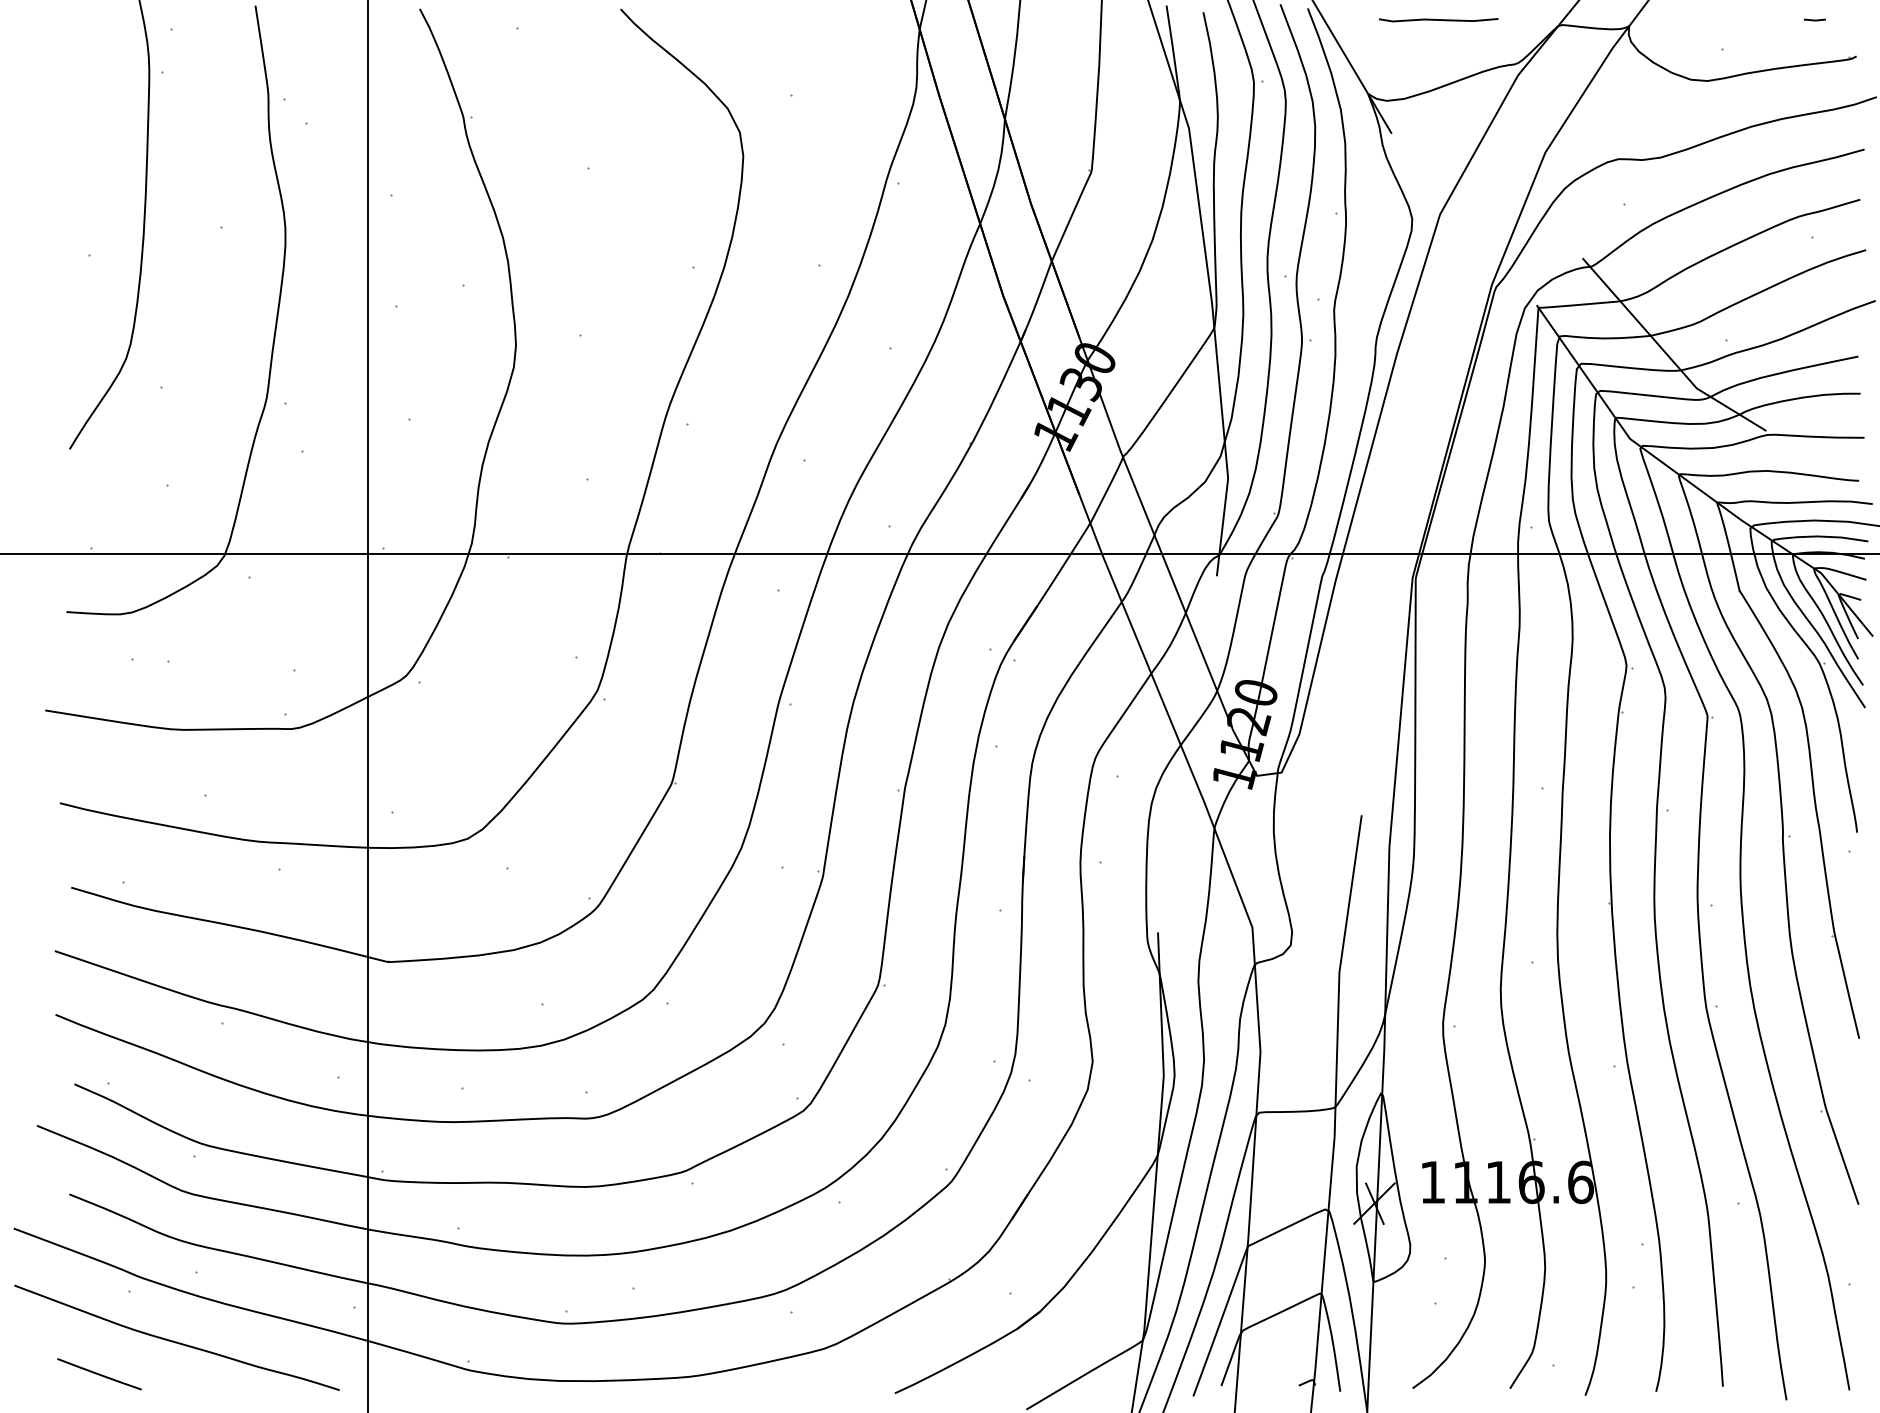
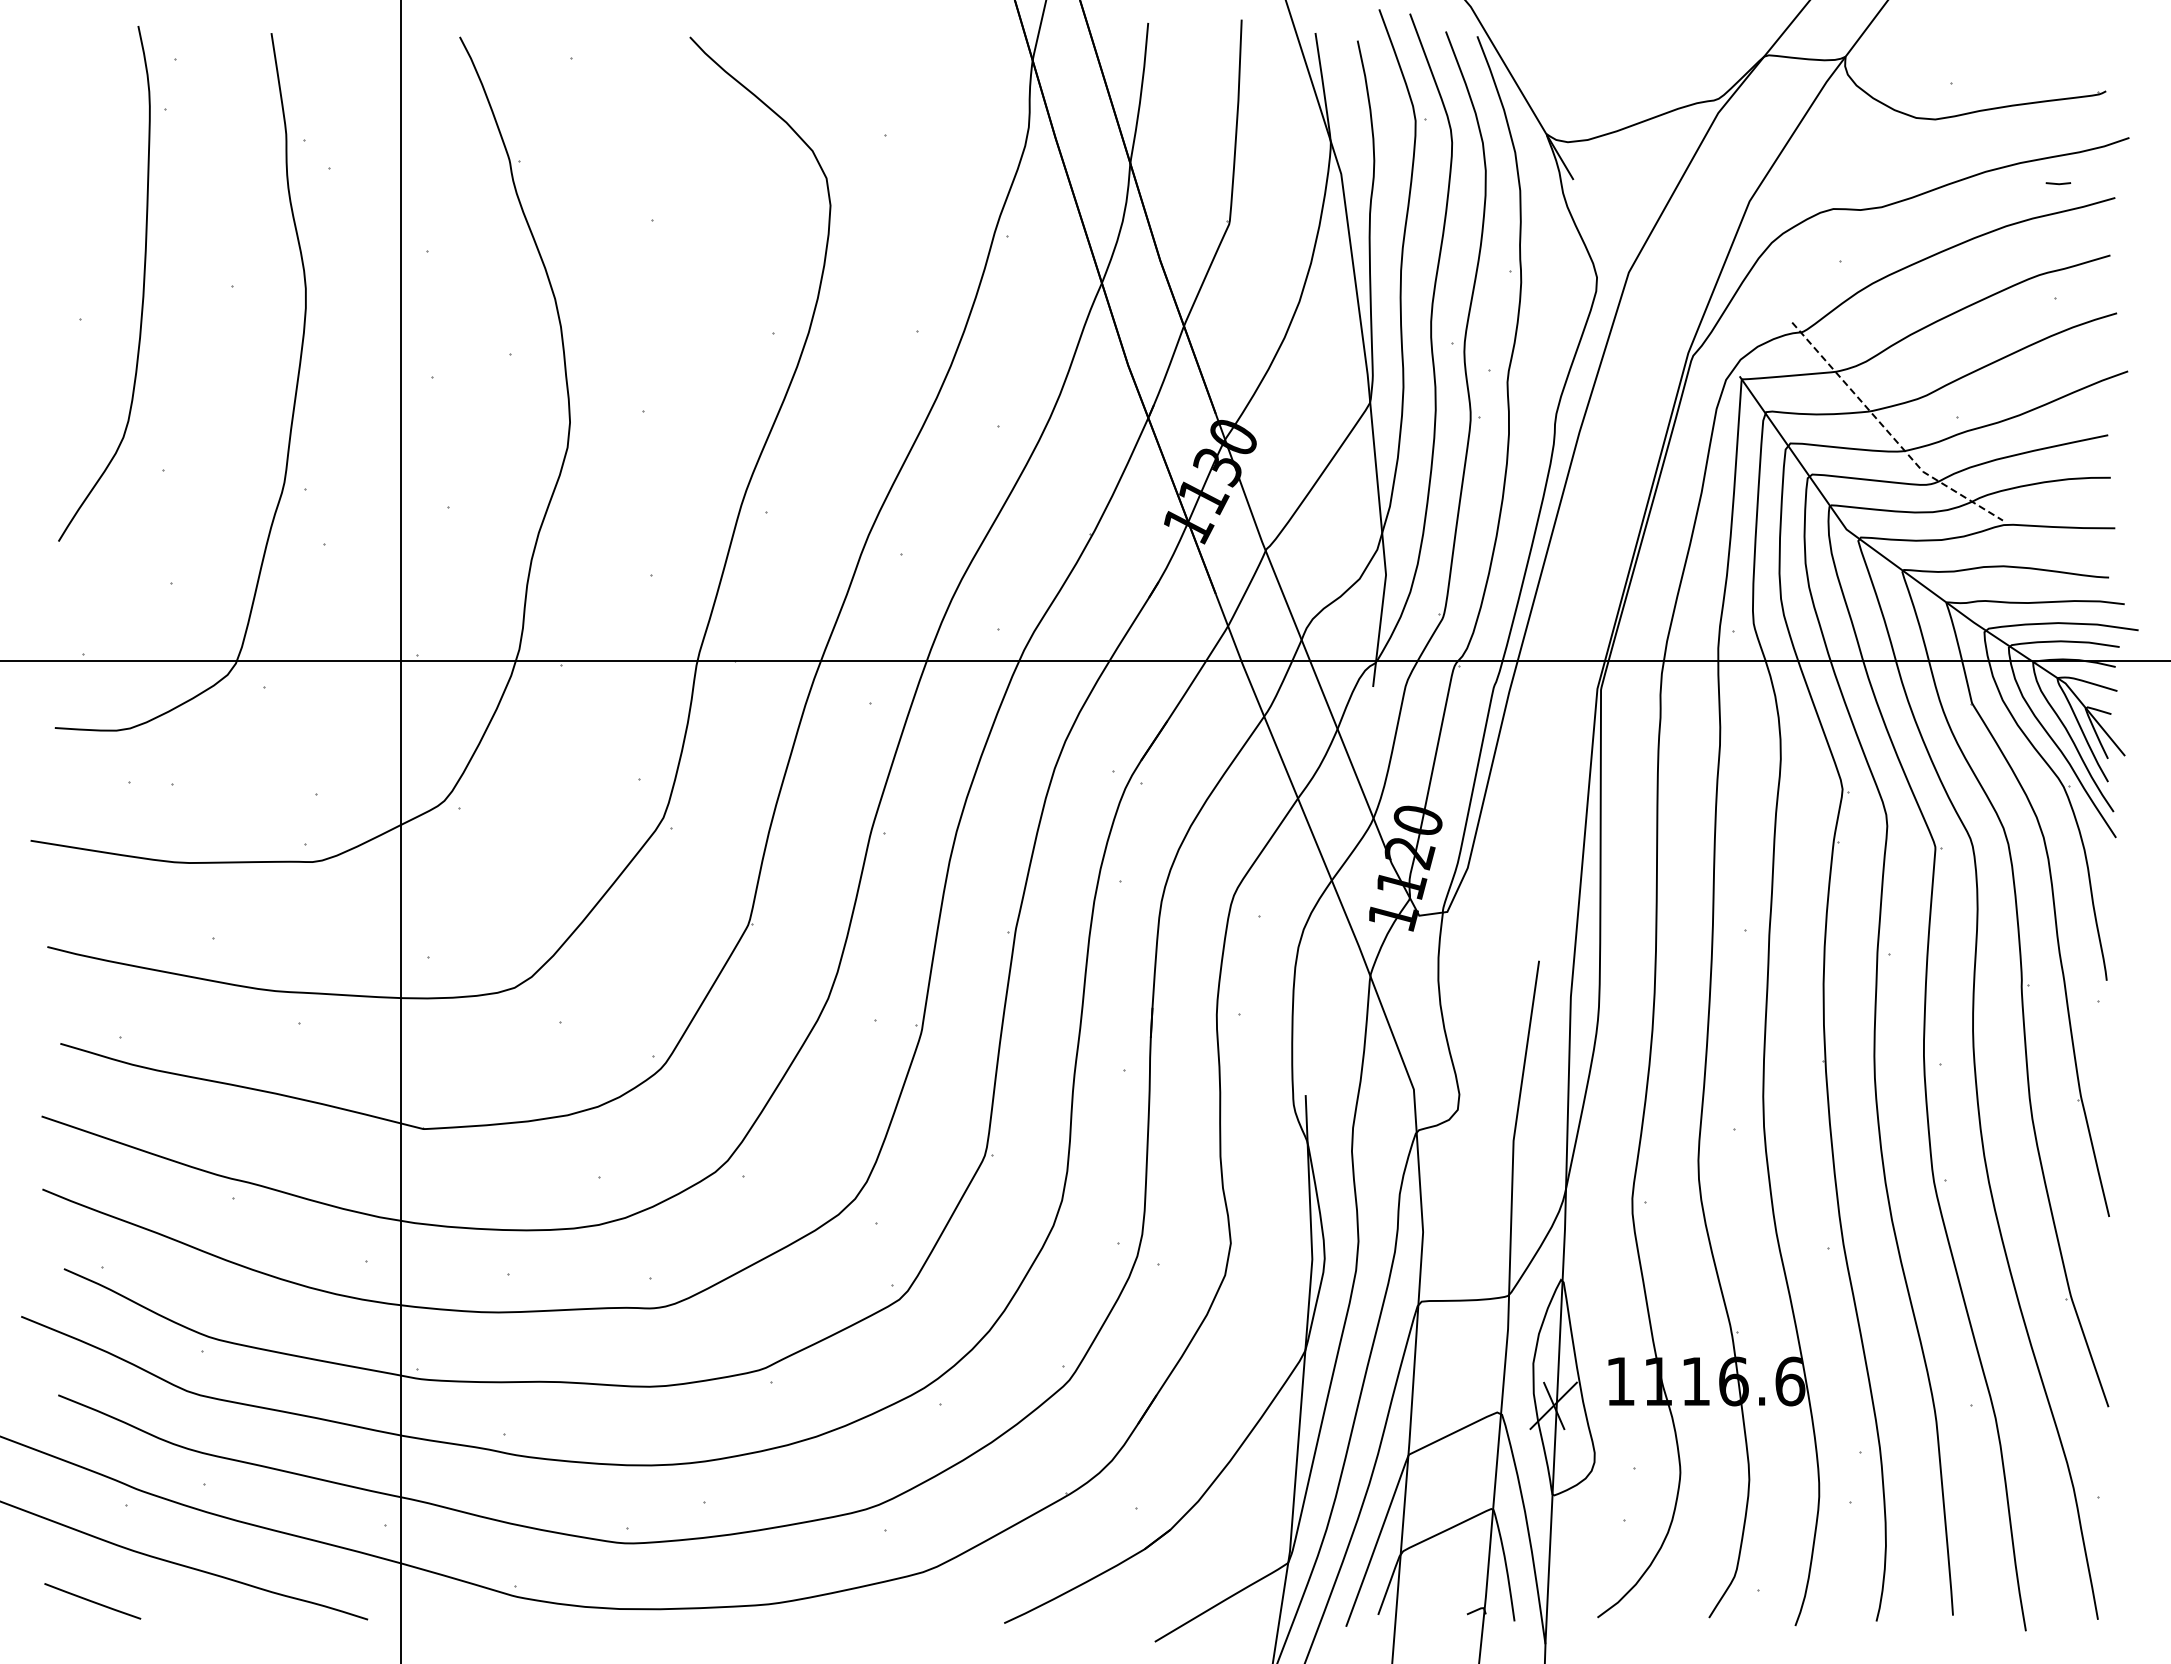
curve: (1437, 19) -> (1626, 49), removed
line: (1814, 19) -> (2058, 183), moved
line: (1666, 354) -> (1888, 432), solid -> dashed

